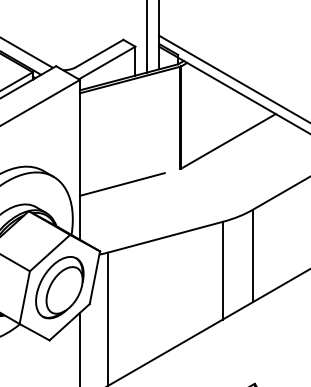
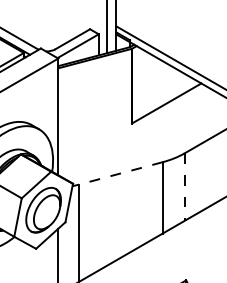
line: (122, 183) -> (89, 134), removed
line: (165, 237) -> (120, 173), solid -> dashed
line: (252, 256) -> (184, 187), solid -> dashed

